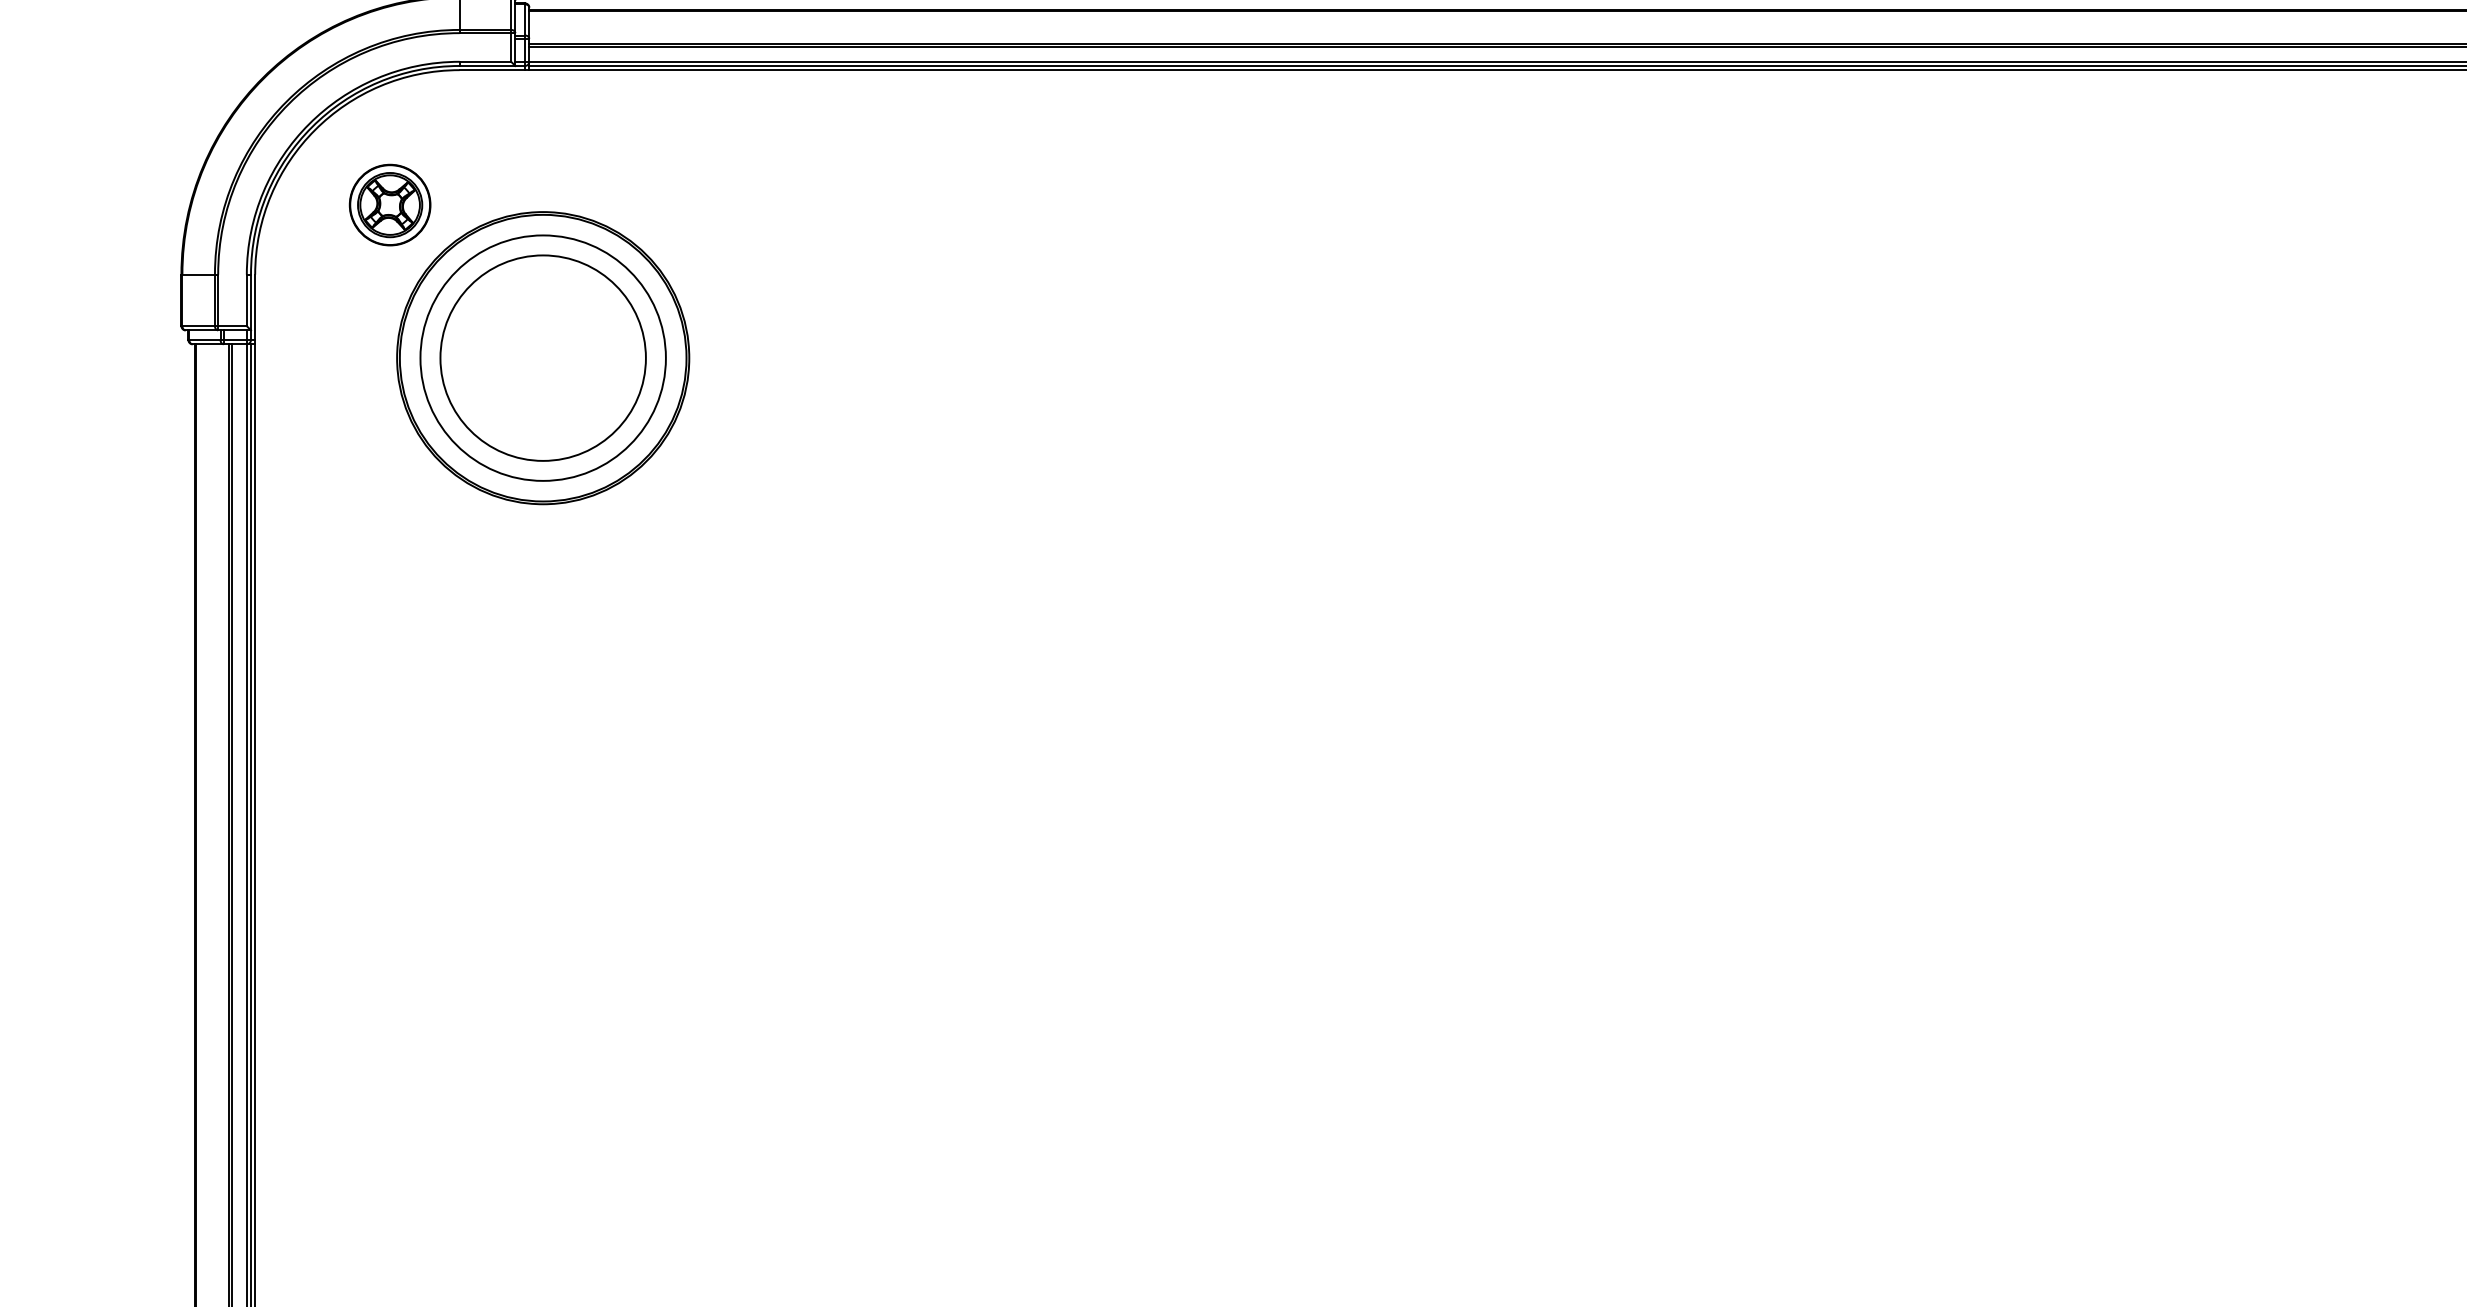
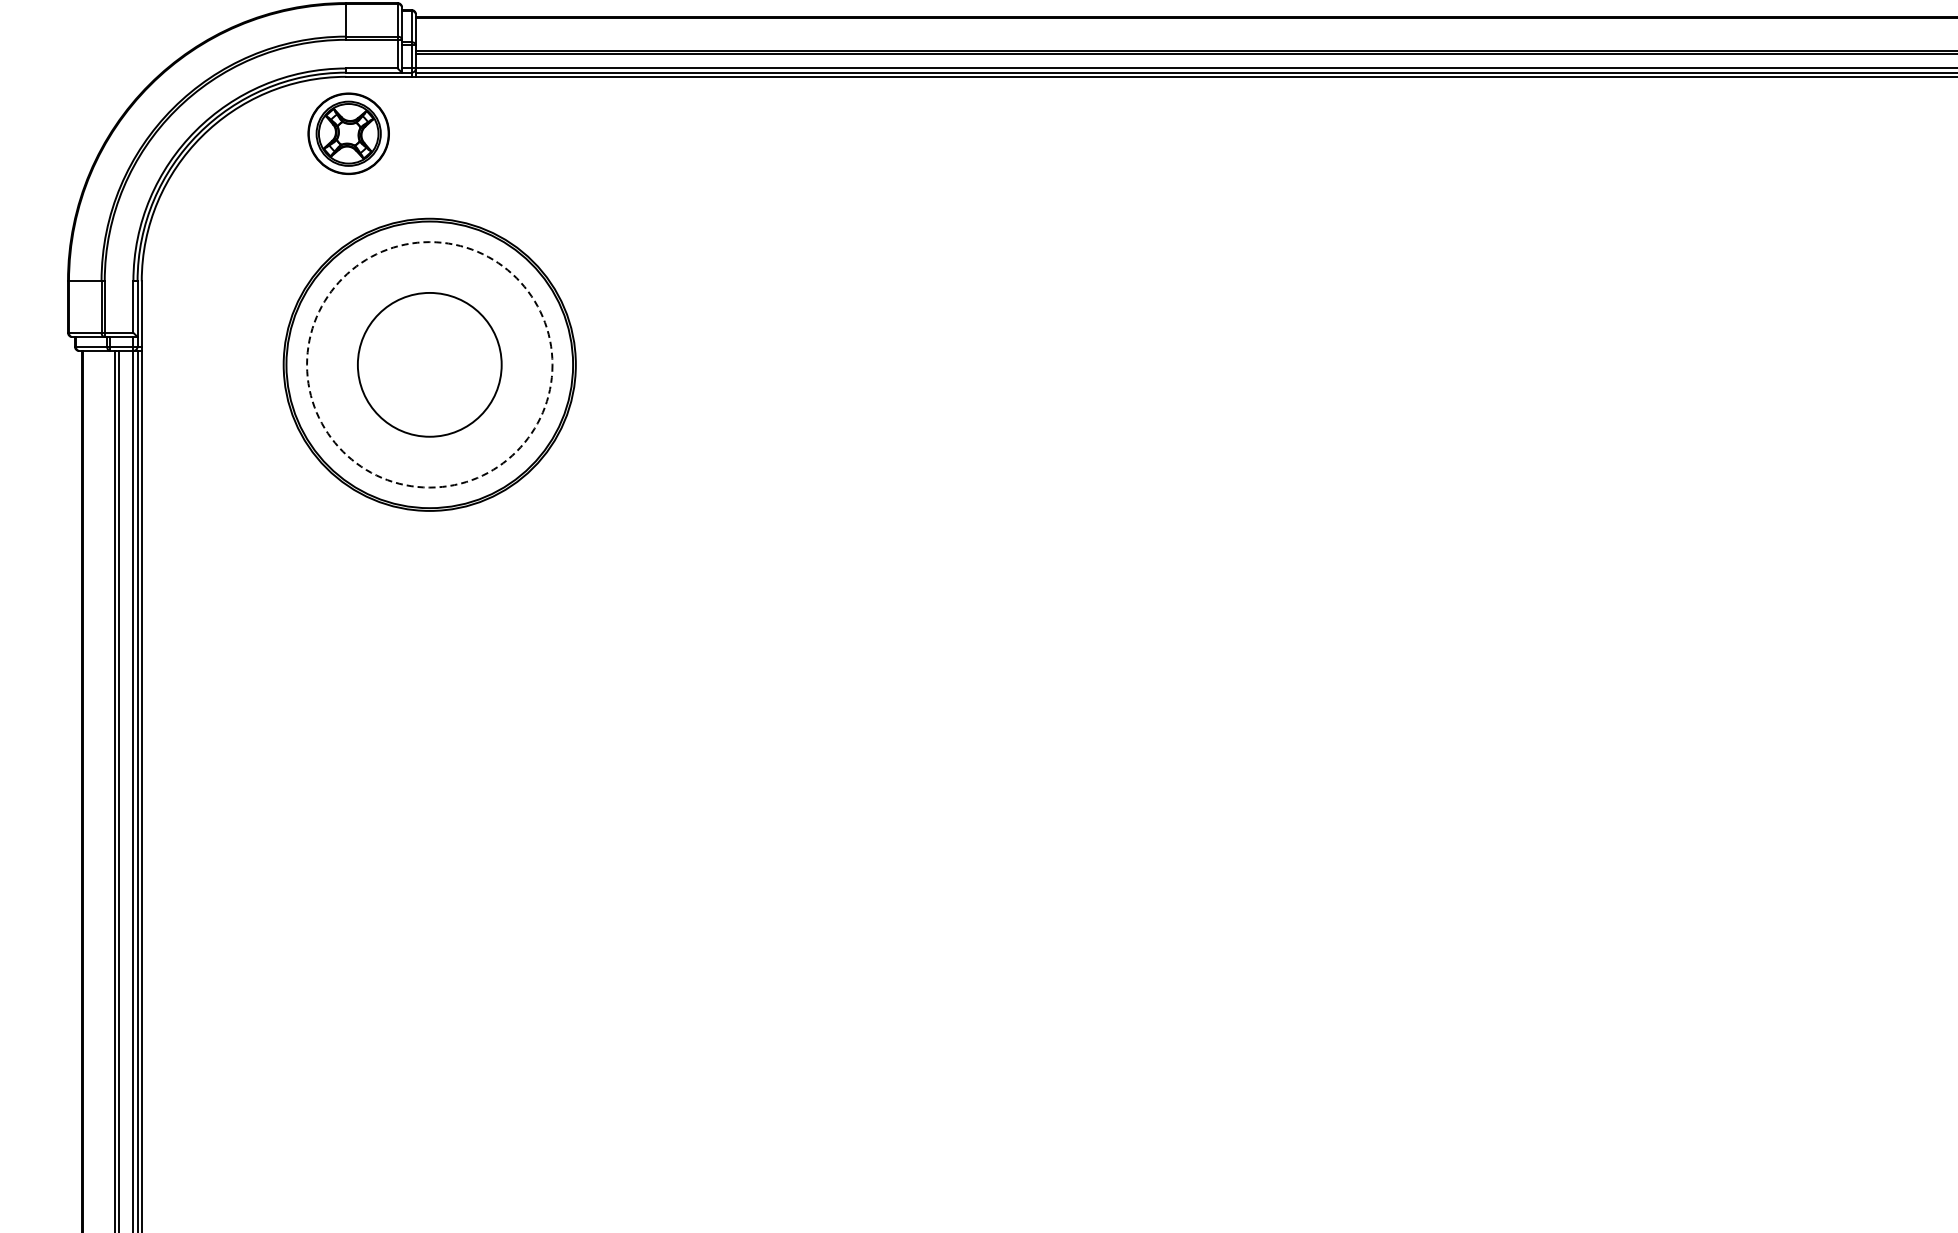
part: (389, 204) -> (348, 133), moved
circle: (542, 357) -> (429, 364), size x0.7
circle: (542, 357) -> (429, 364), solid -> dashed

